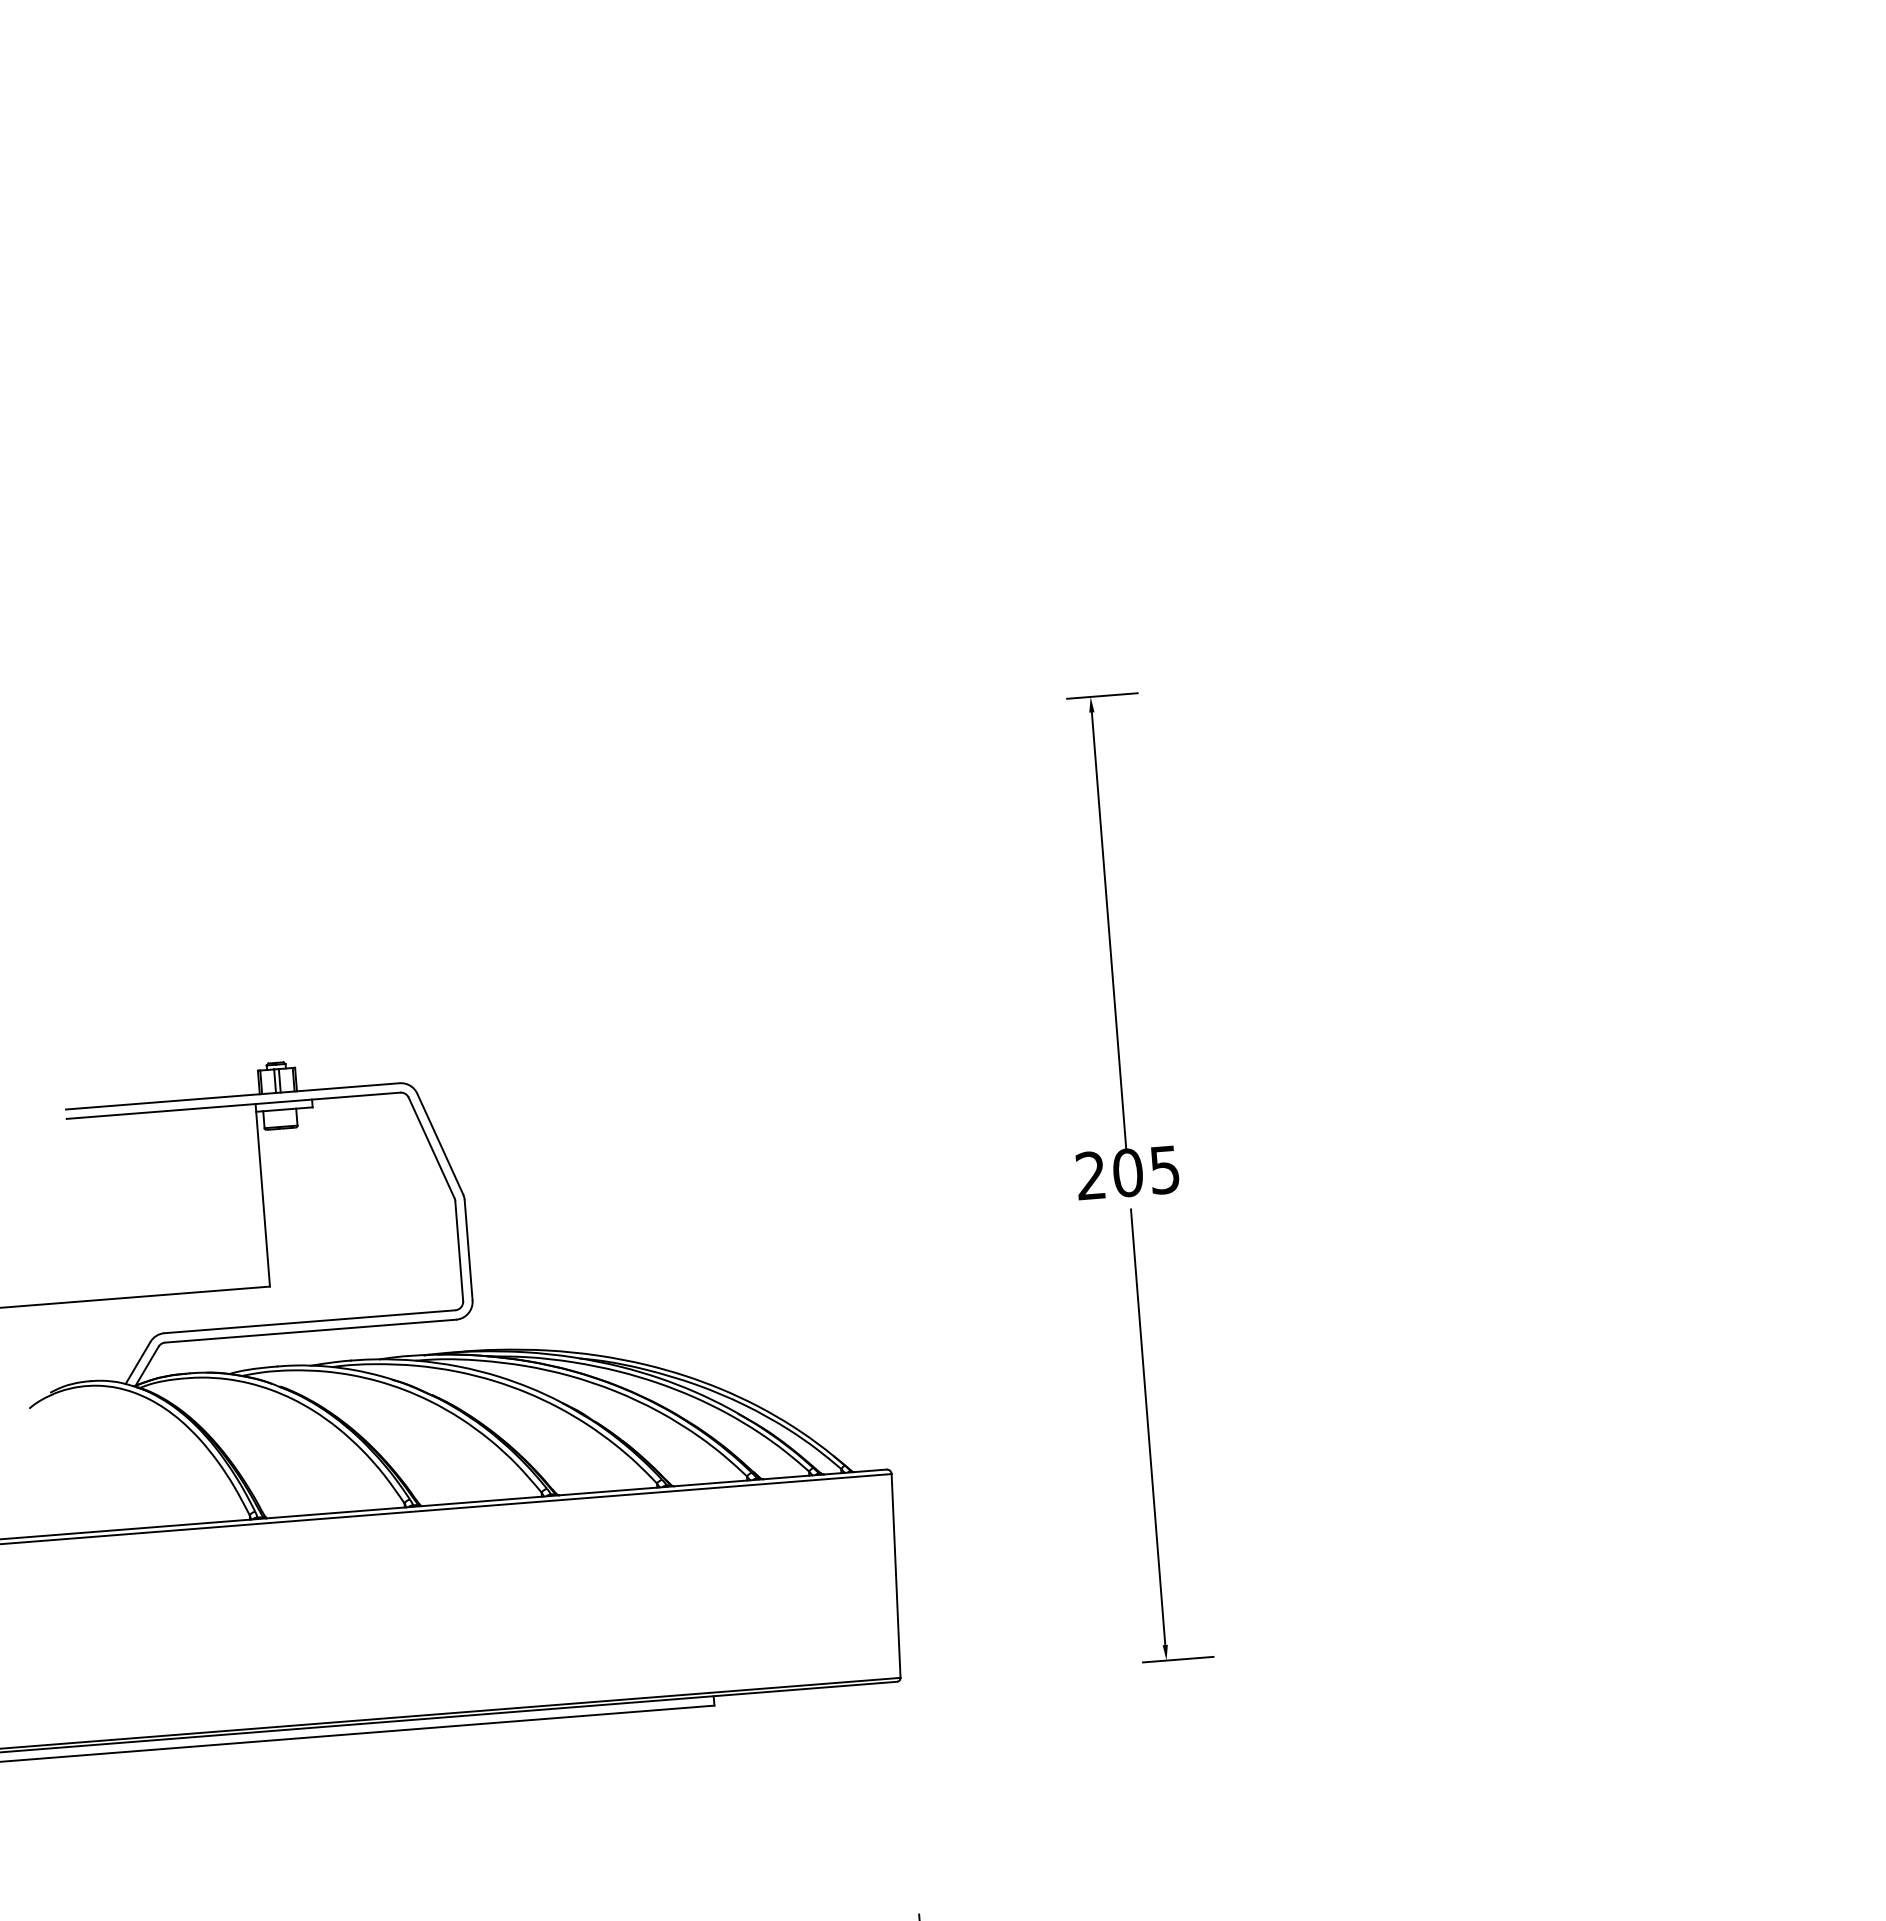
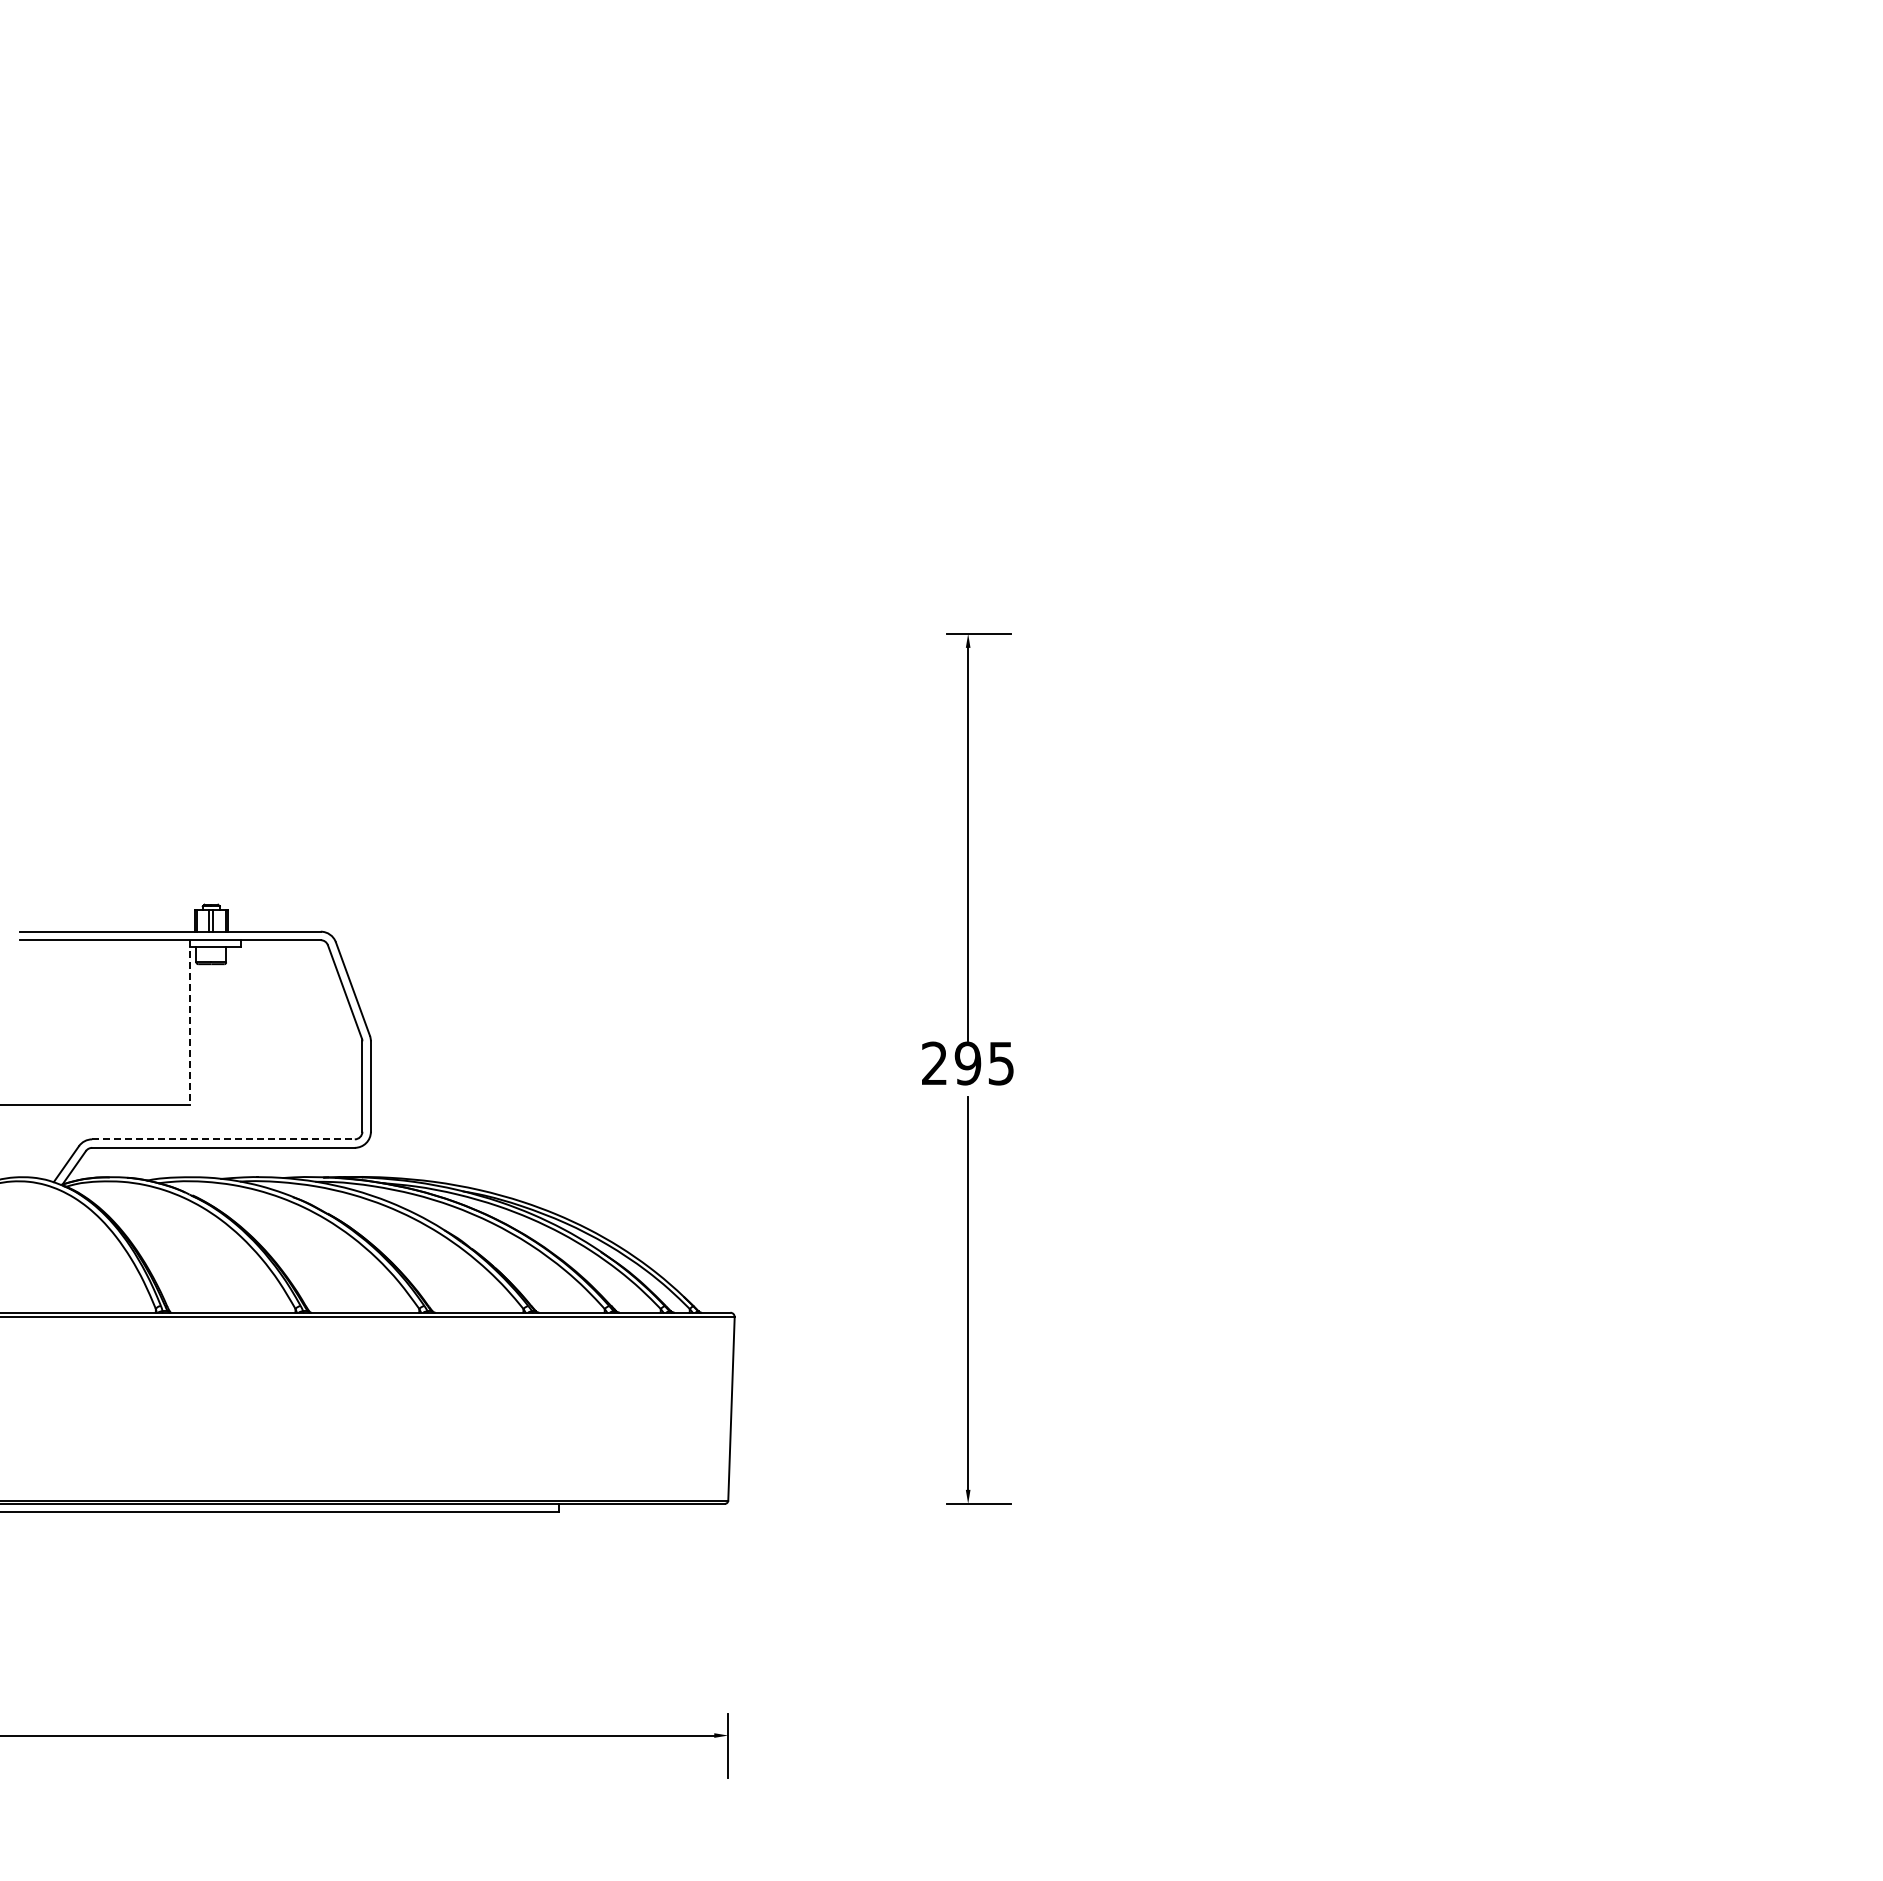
text: (1127, 1172) -> (967, 1063), 205 -> 295
line: (263, 1196) -> (190, 1023), solid -> dashed
line: (309, 1321) -> (223, 1139), solid -> dashed

